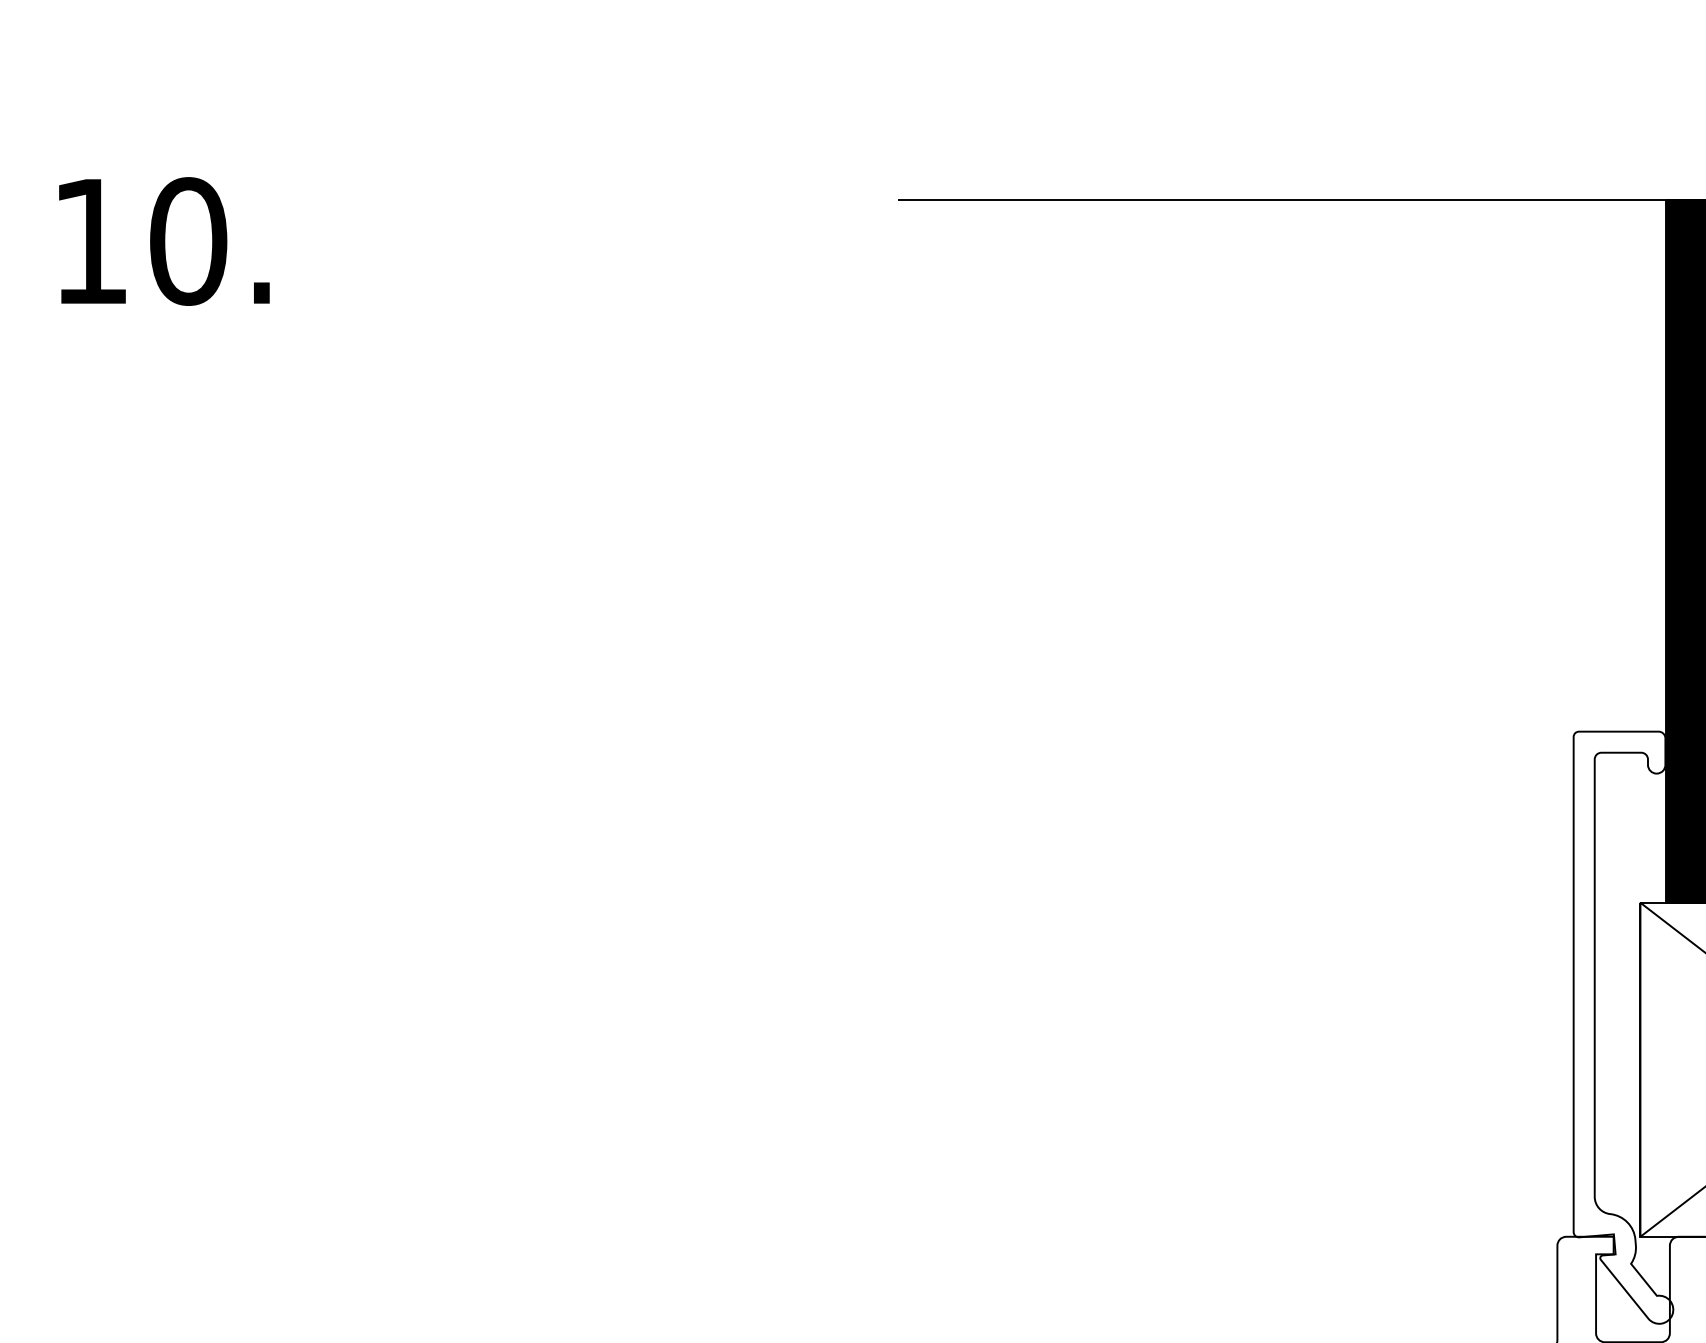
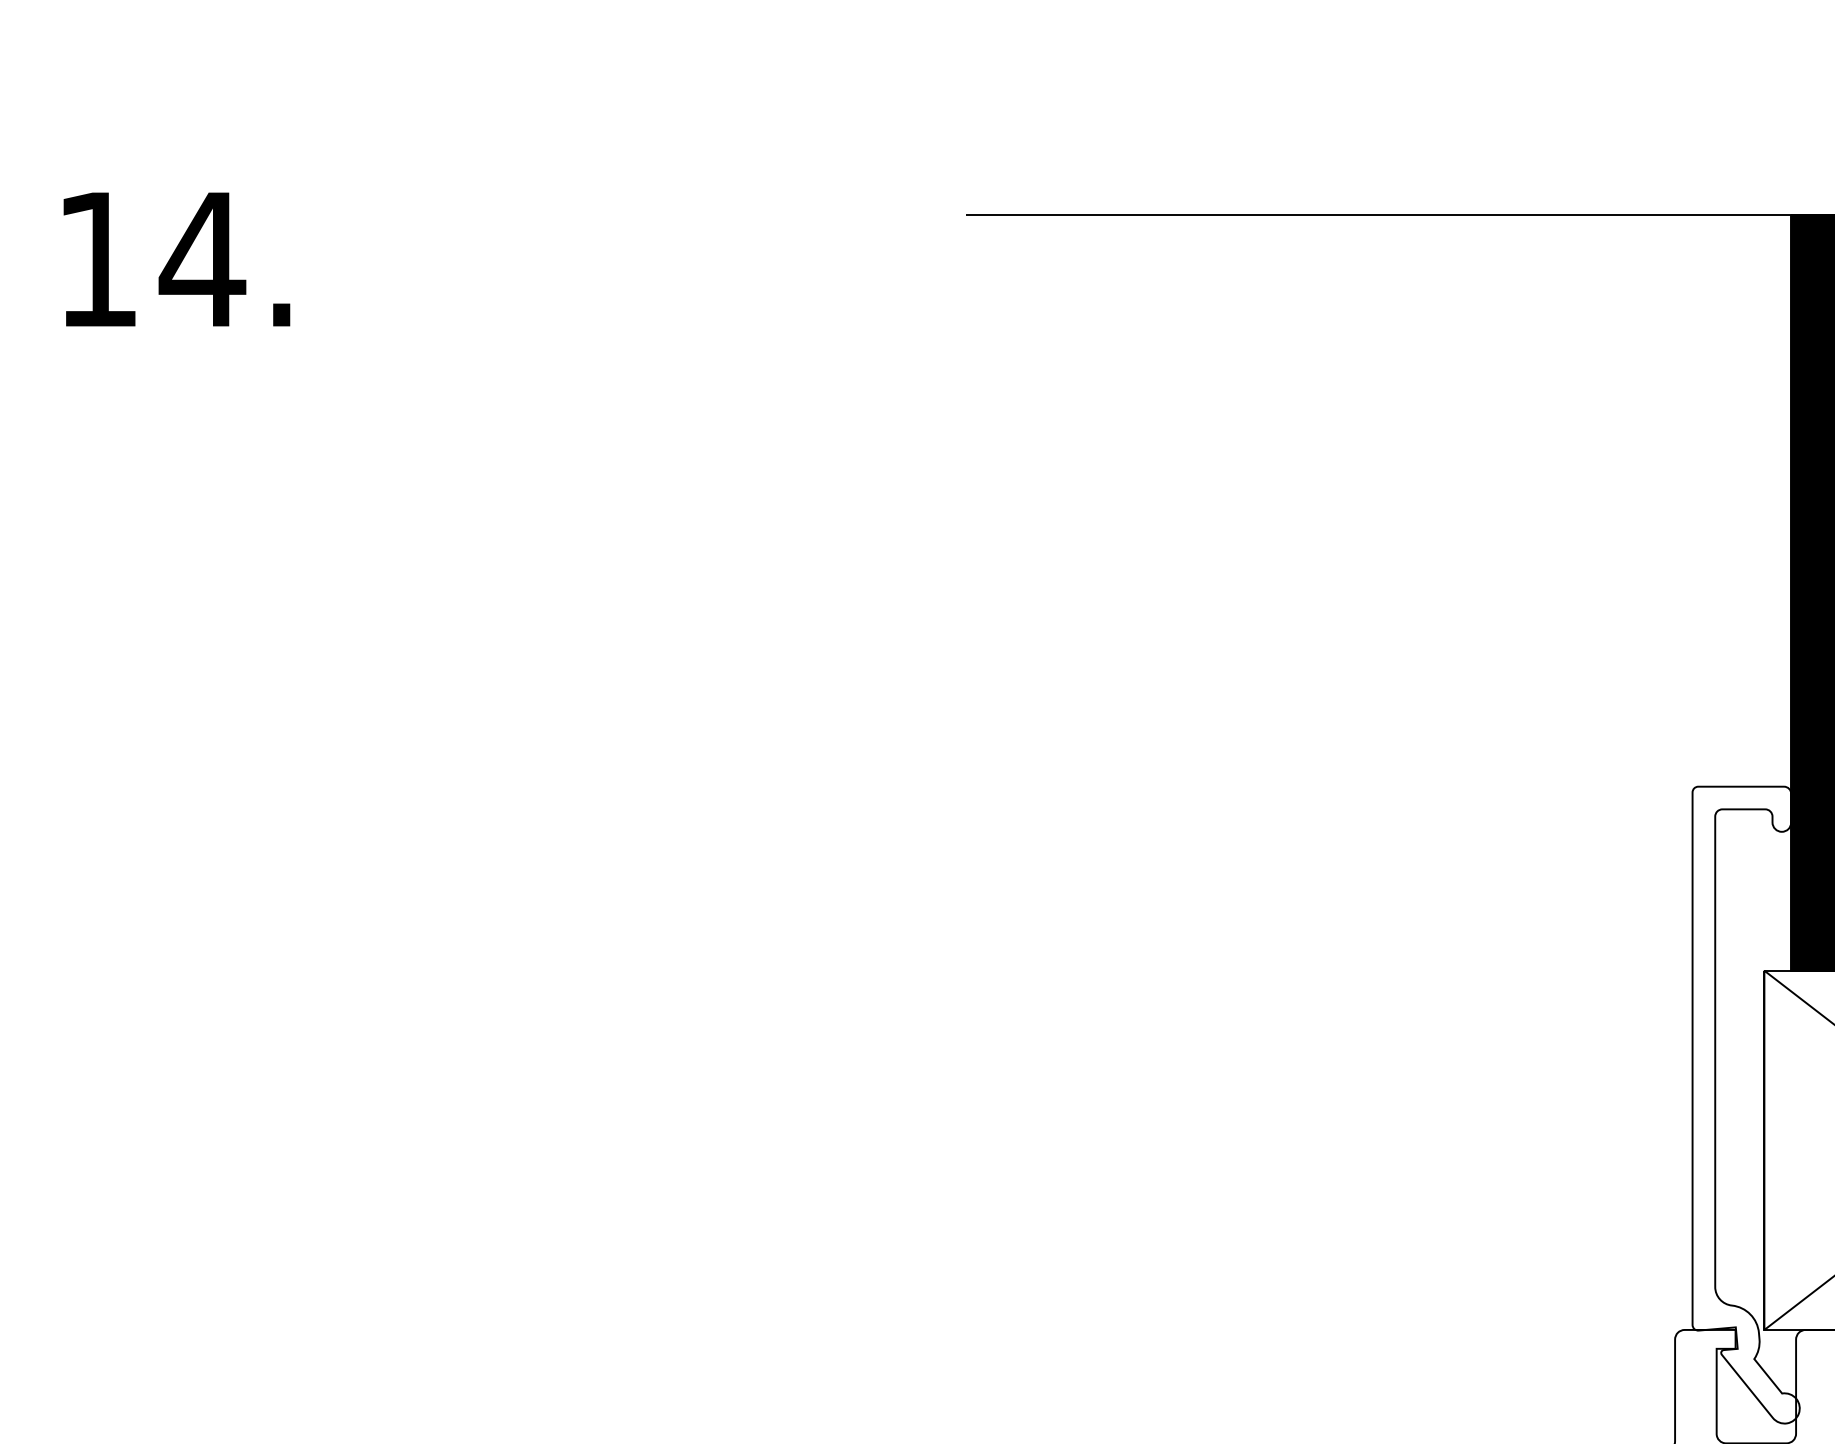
text: (188, 241) -> (202, 259), 10. -> 14.

